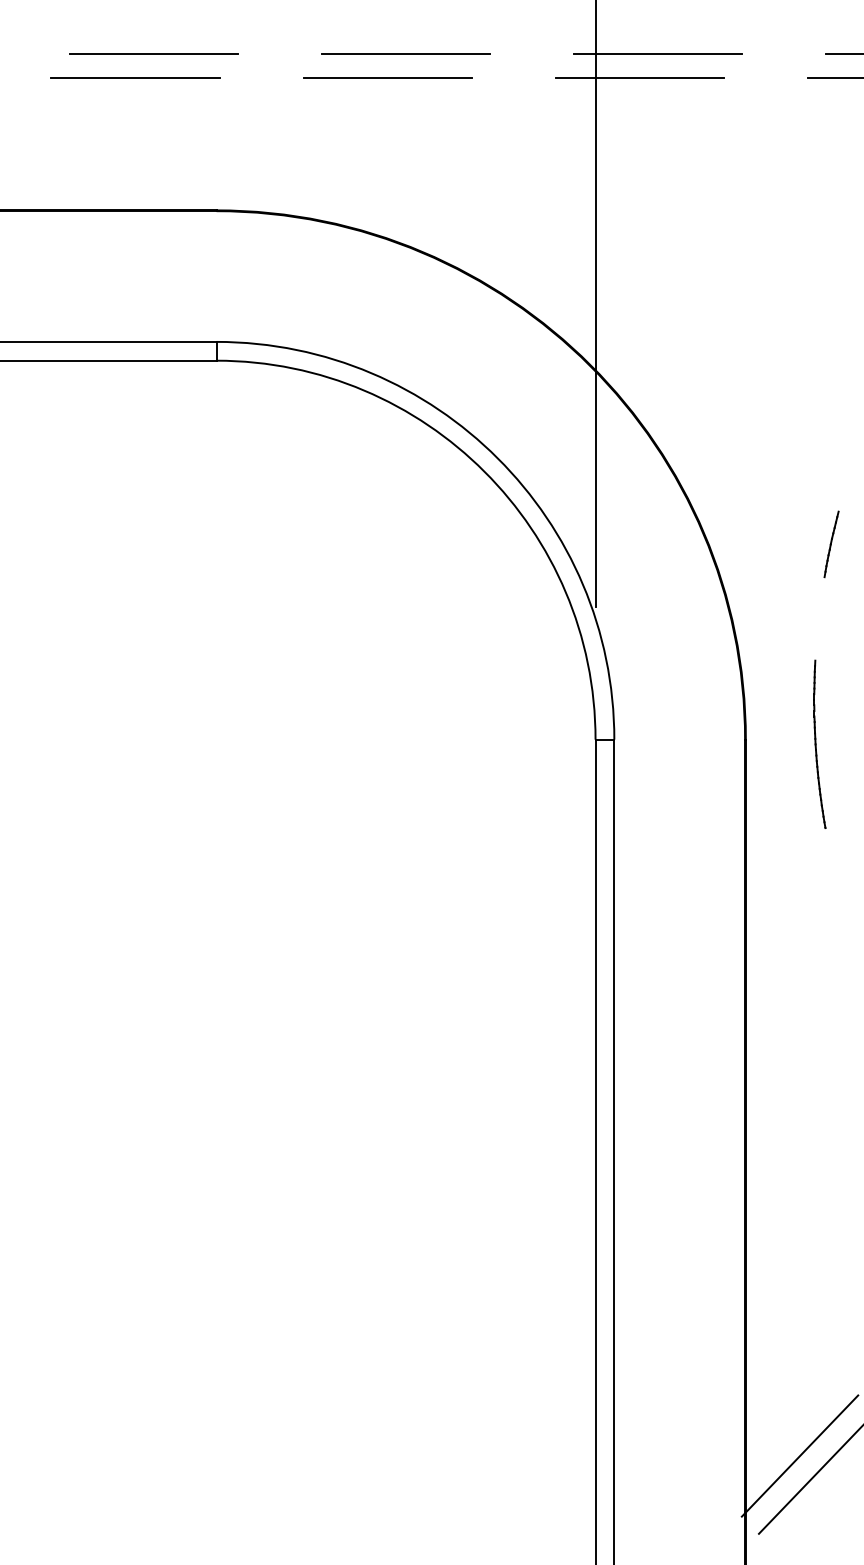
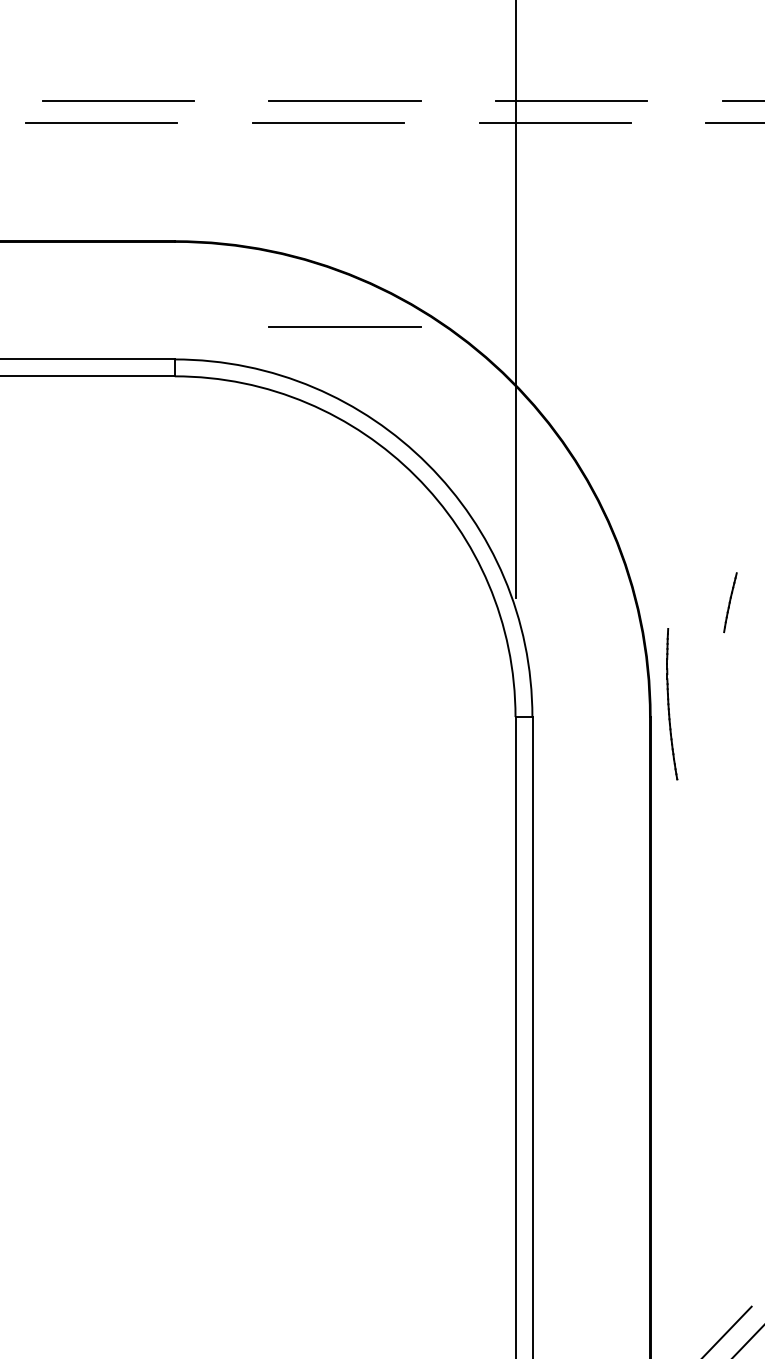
line: (405, 305) -> (344, 326), added
line: (831, 544) -> (730, 602), moved
part: (819, 743) -> (671, 703), moved

